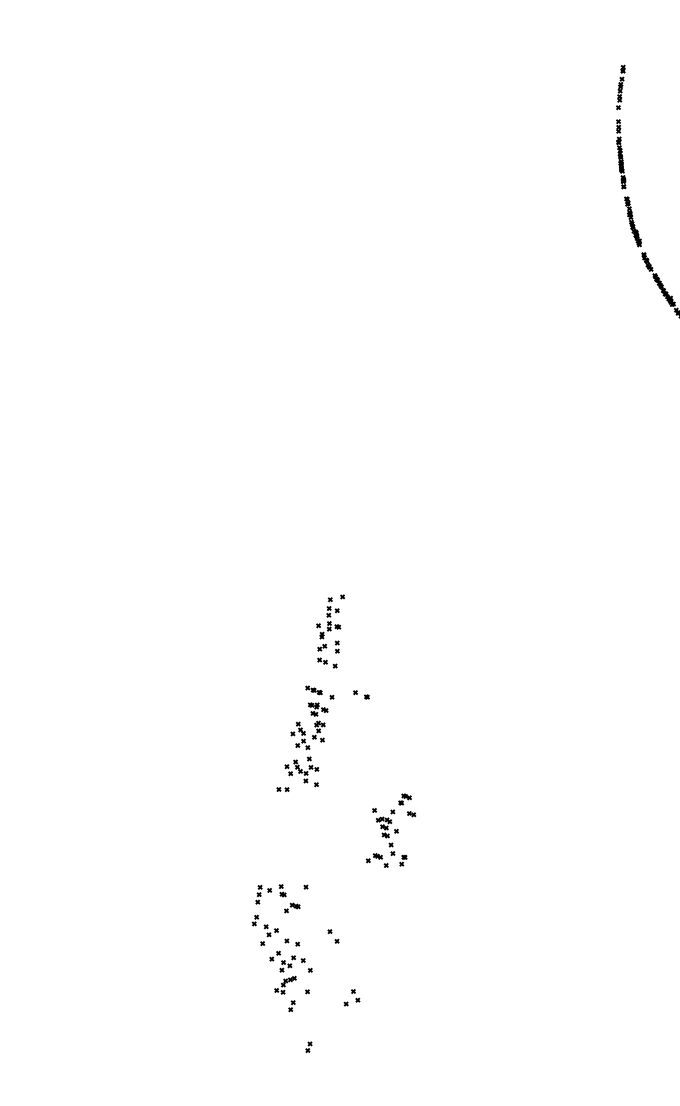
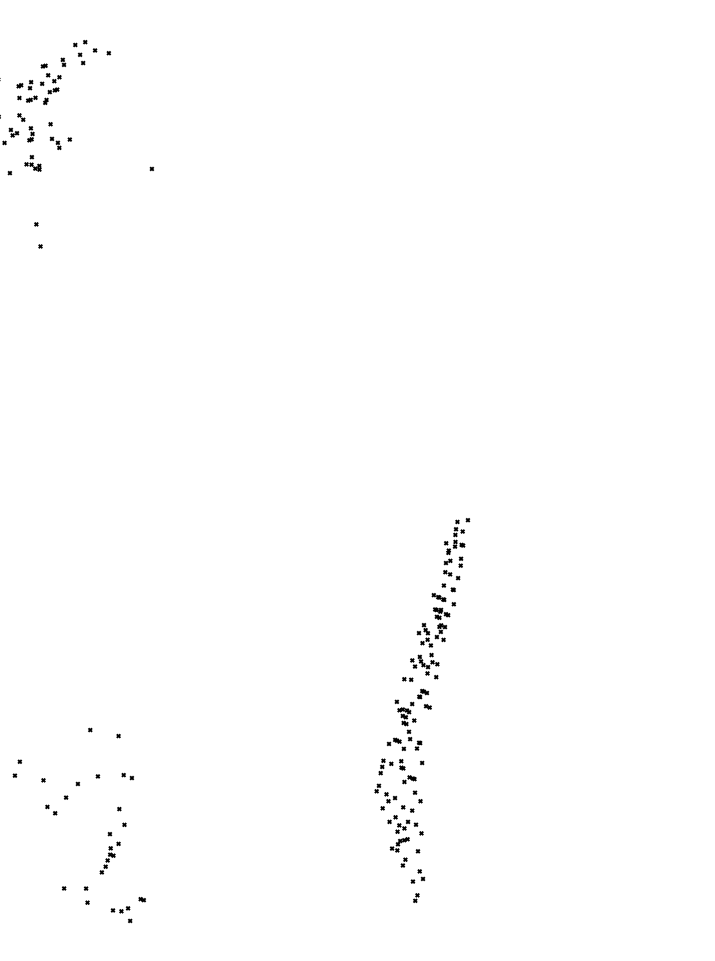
part: (361, 694) -> (448, 587), moved
part: (389, 830) -> (408, 719), moved
part: (333, 935) -> (417, 796), moved
part: (351, 997) -> (417, 876), moved

